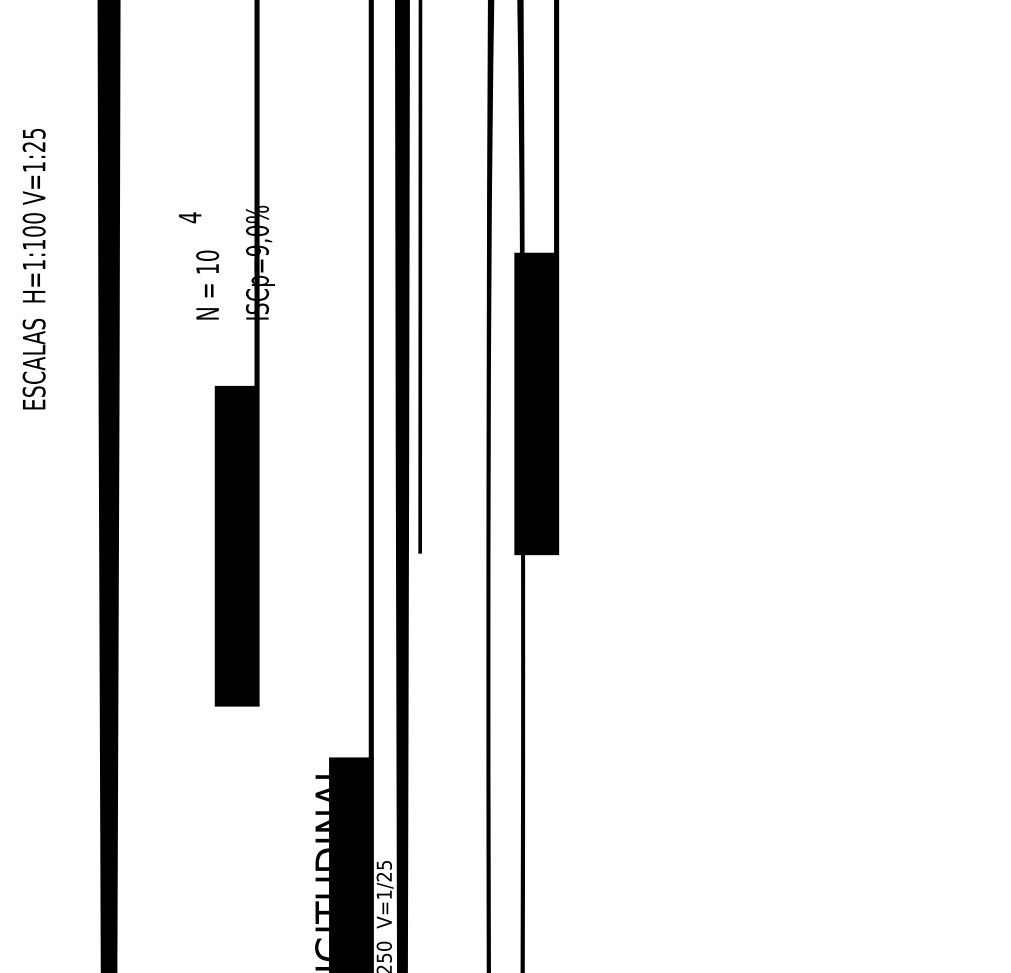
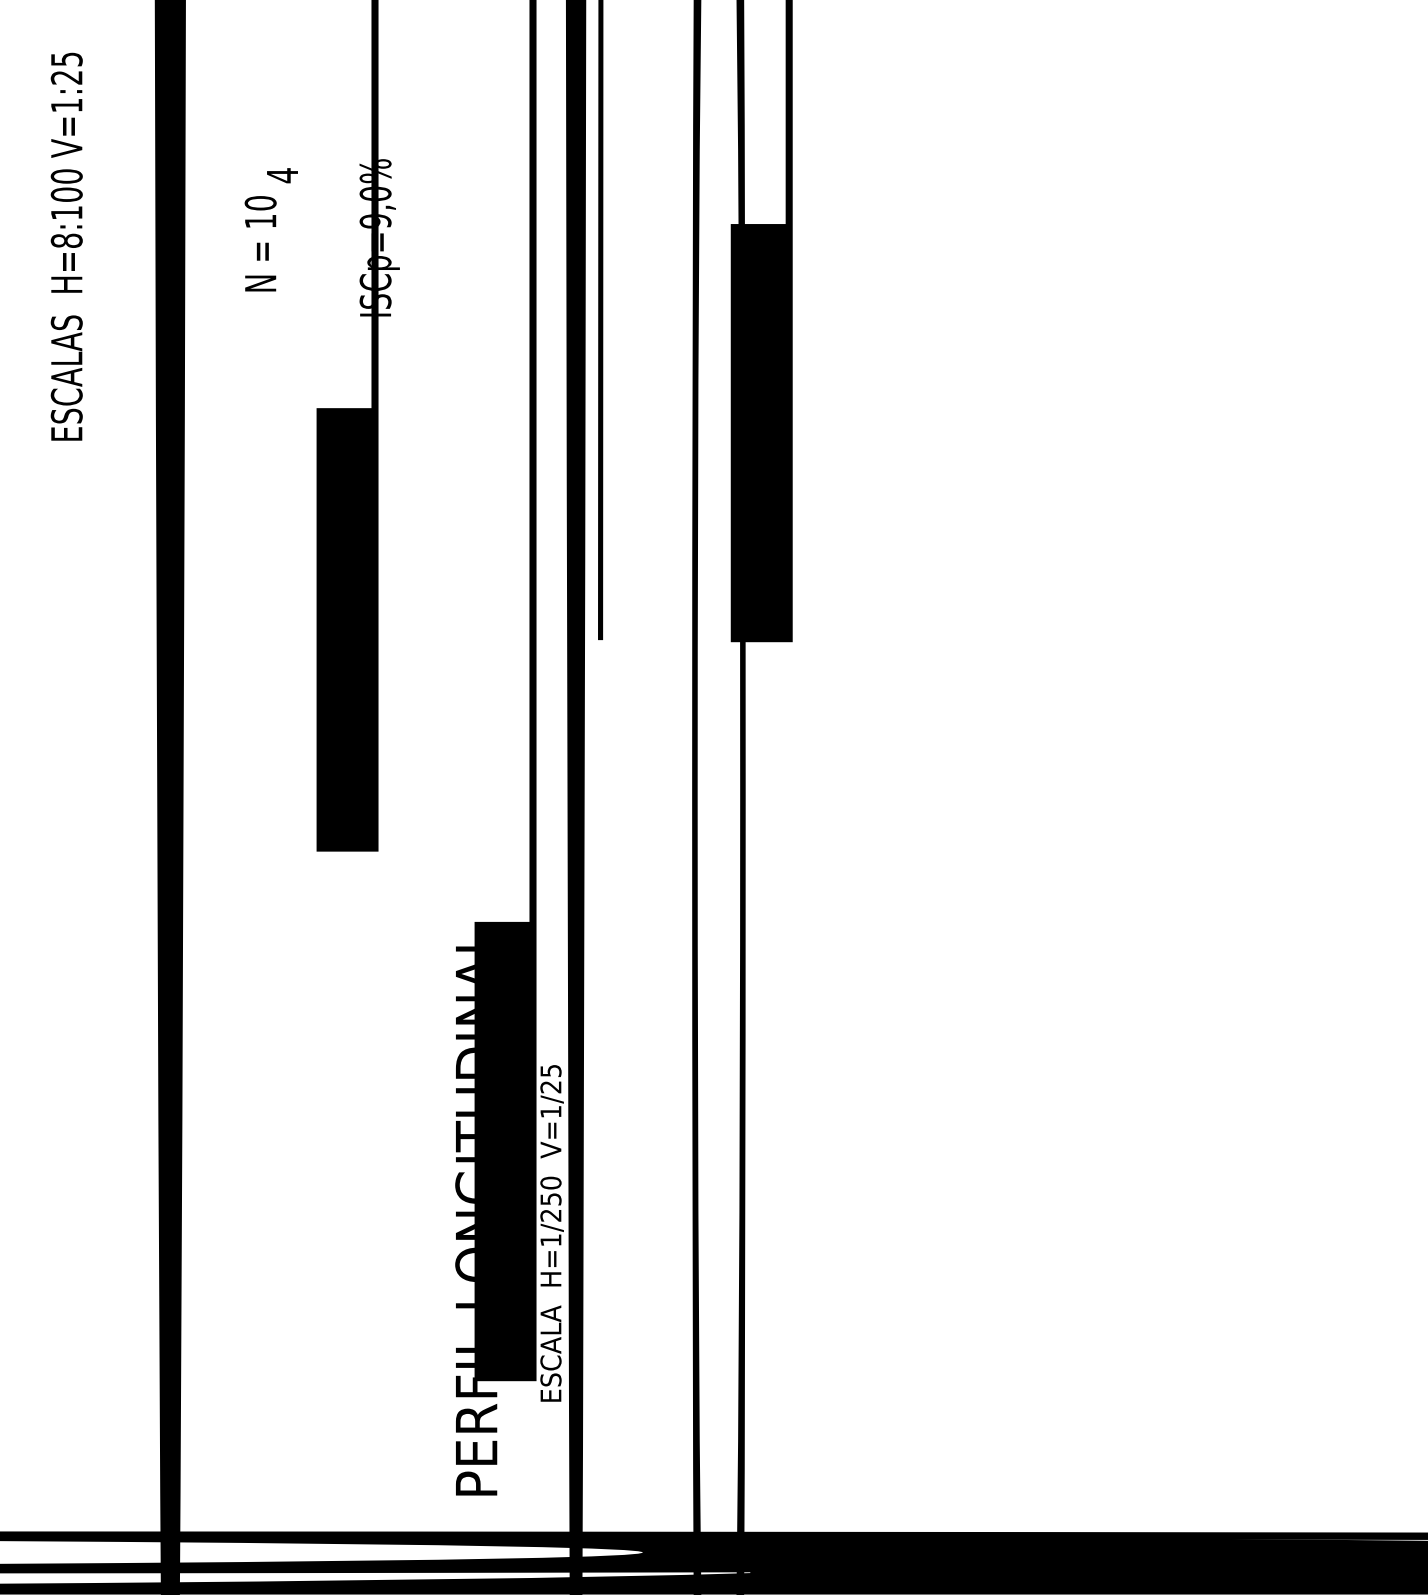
text: (33, 264) -> (66, 240), H=1:100 -> H=8:100
text: (207, 284) -> (260, 243), moved

